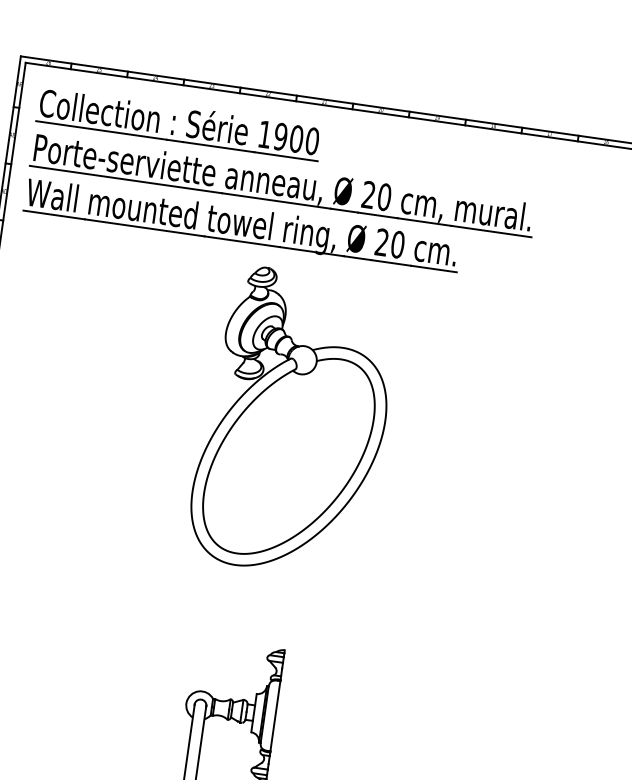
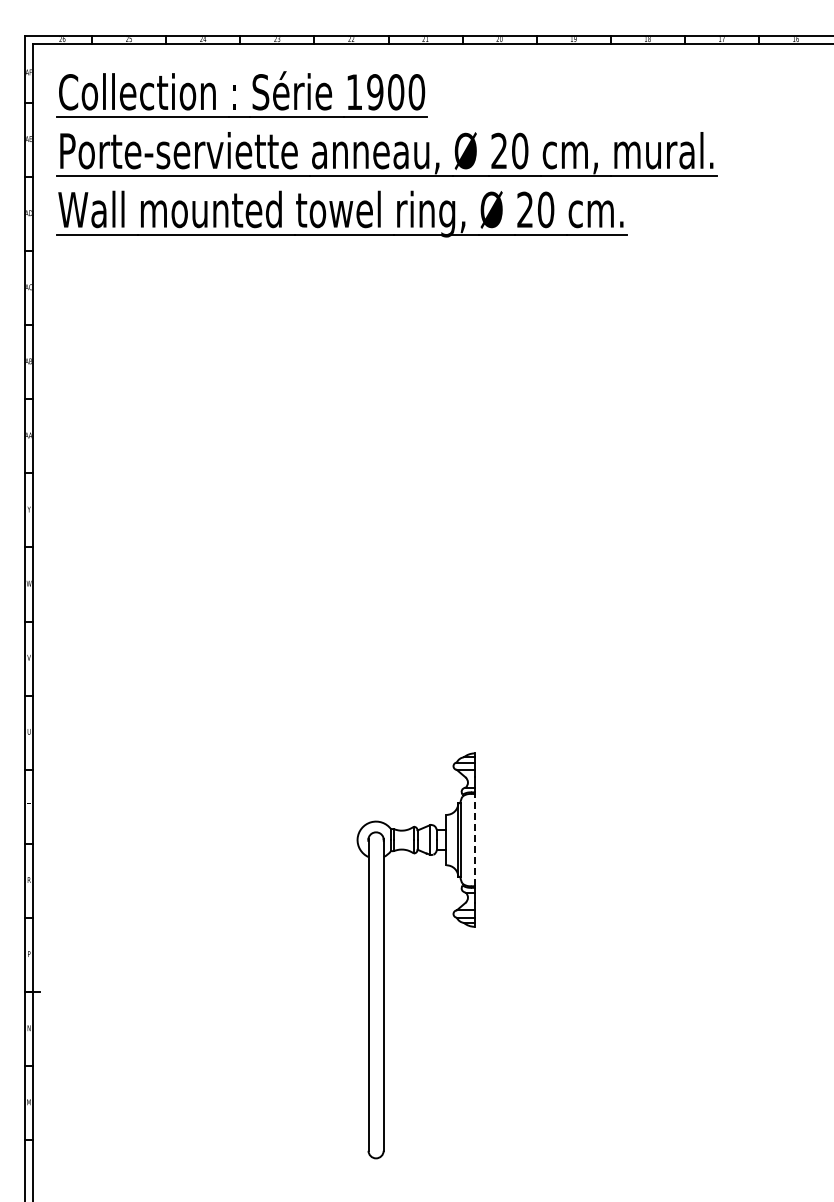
part: (293, 421) -> (443, 457), removed
line: (275, 715) -> (474, 839), solid -> dashed

